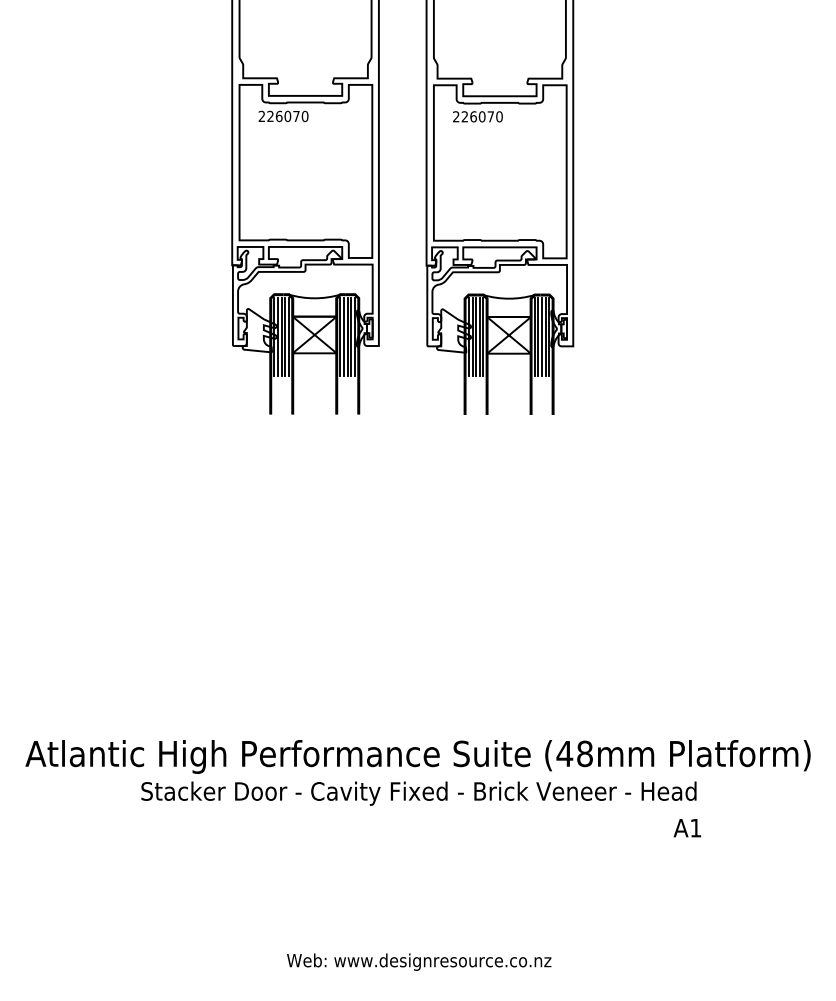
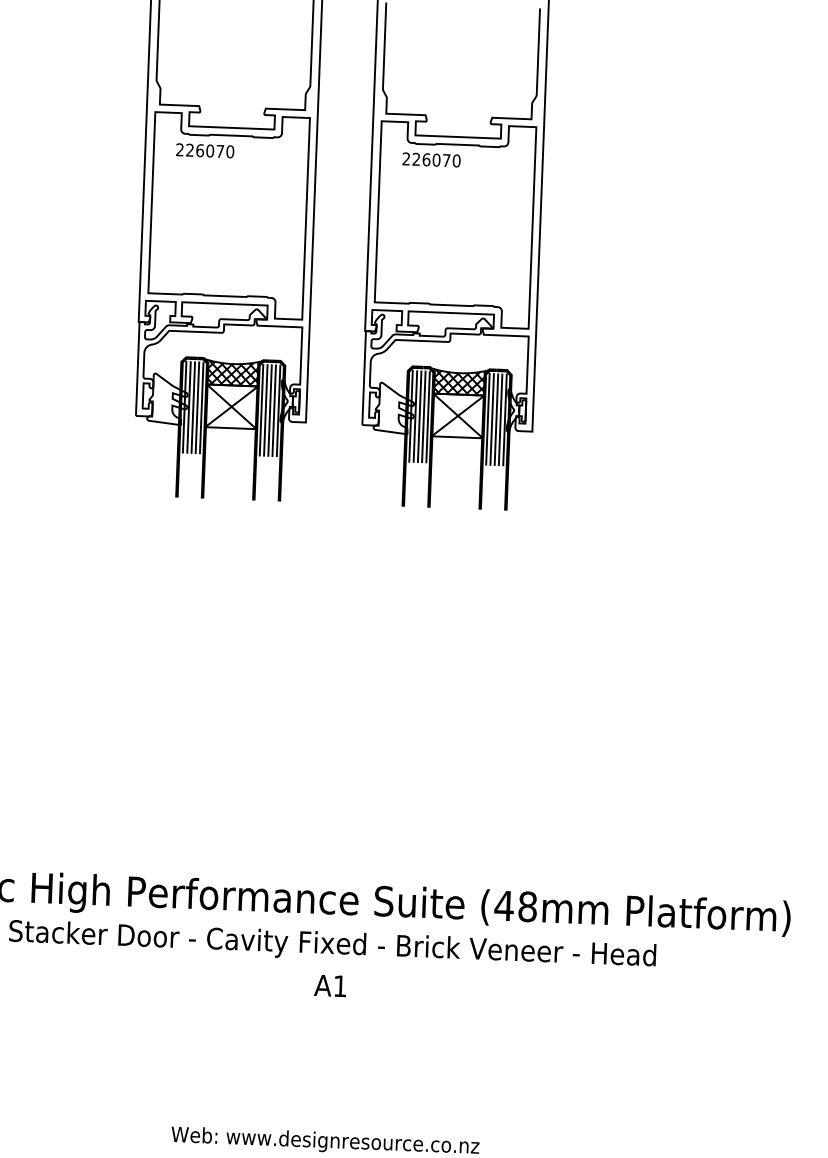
hatch: (314, 305) -> (232, 372), added
hatch: (508, 306) -> (458, 382), added
text: (686, 828) -> (329, 986), moved

